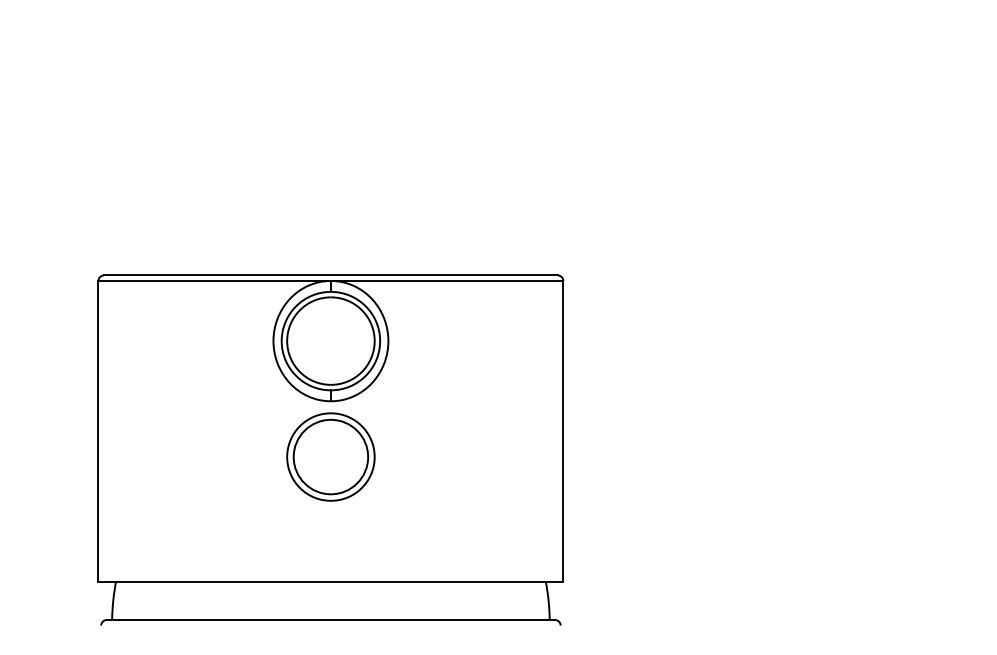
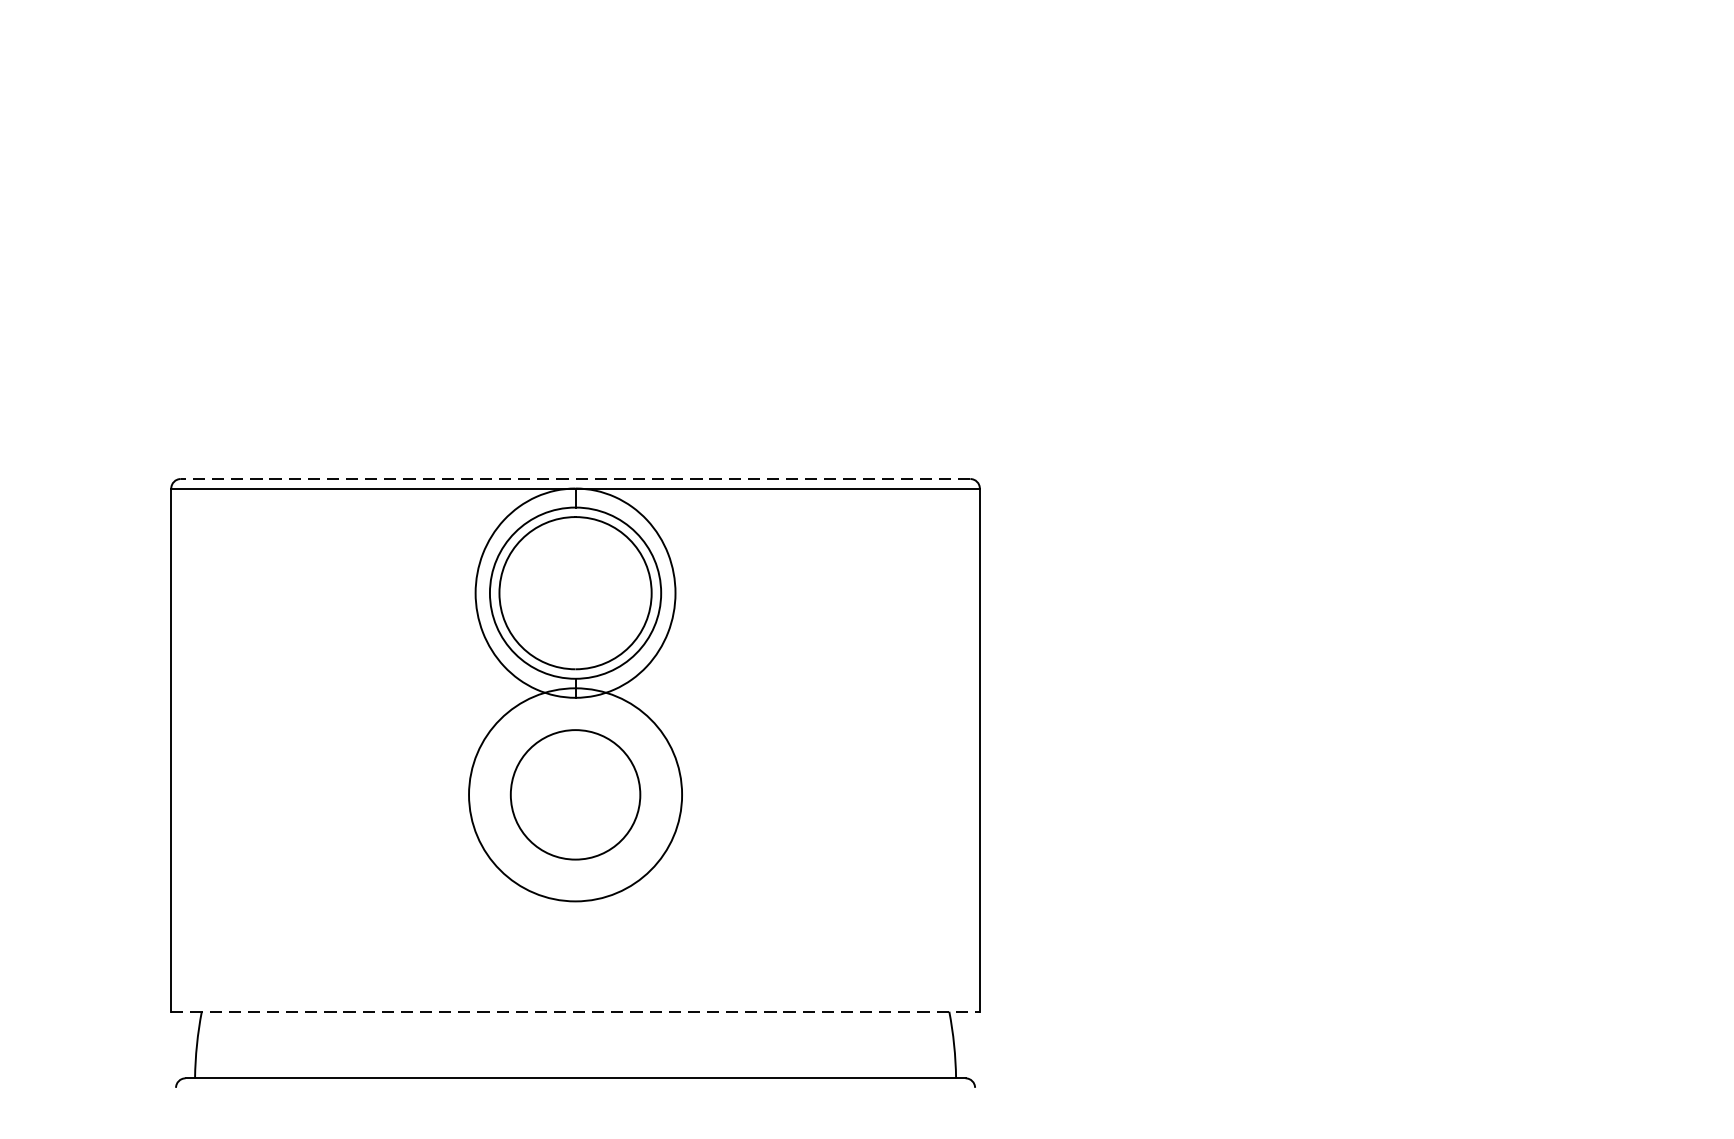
line: (330, 275) -> (574, 479), solid -> dashed
circle: (330, 456) -> (574, 793), size x1.4
line: (331, 581) -> (576, 1011), solid -> dashed

